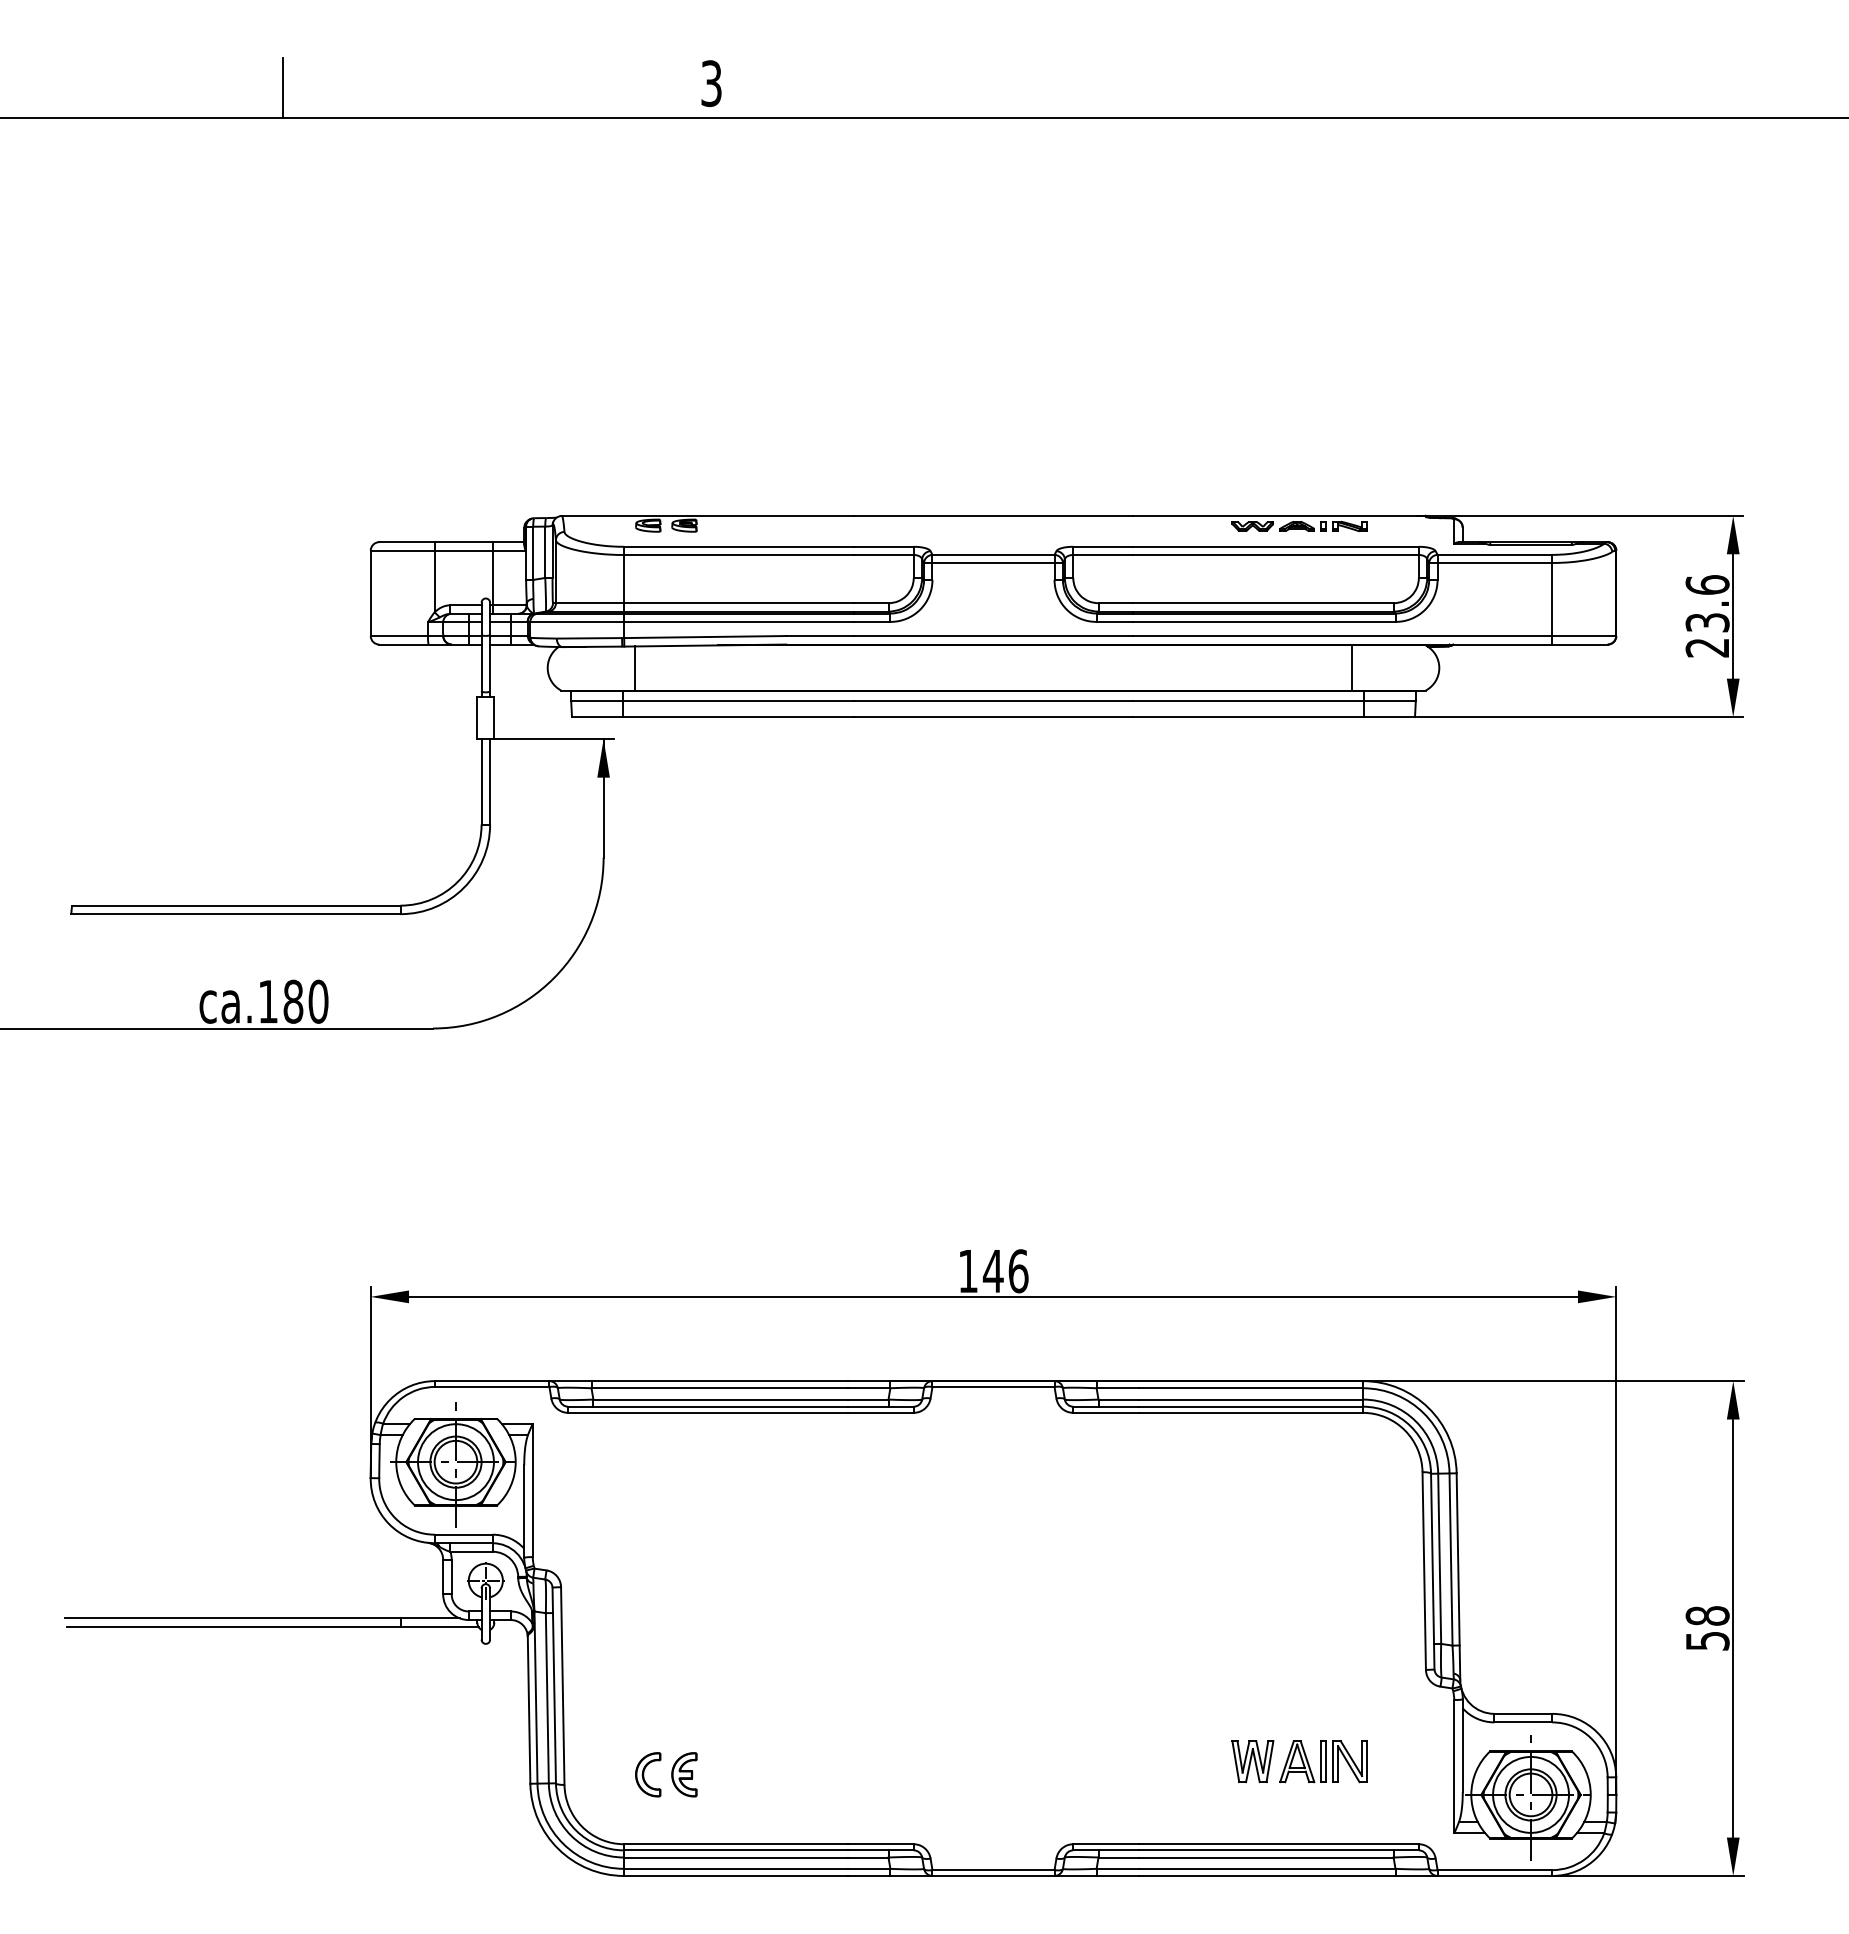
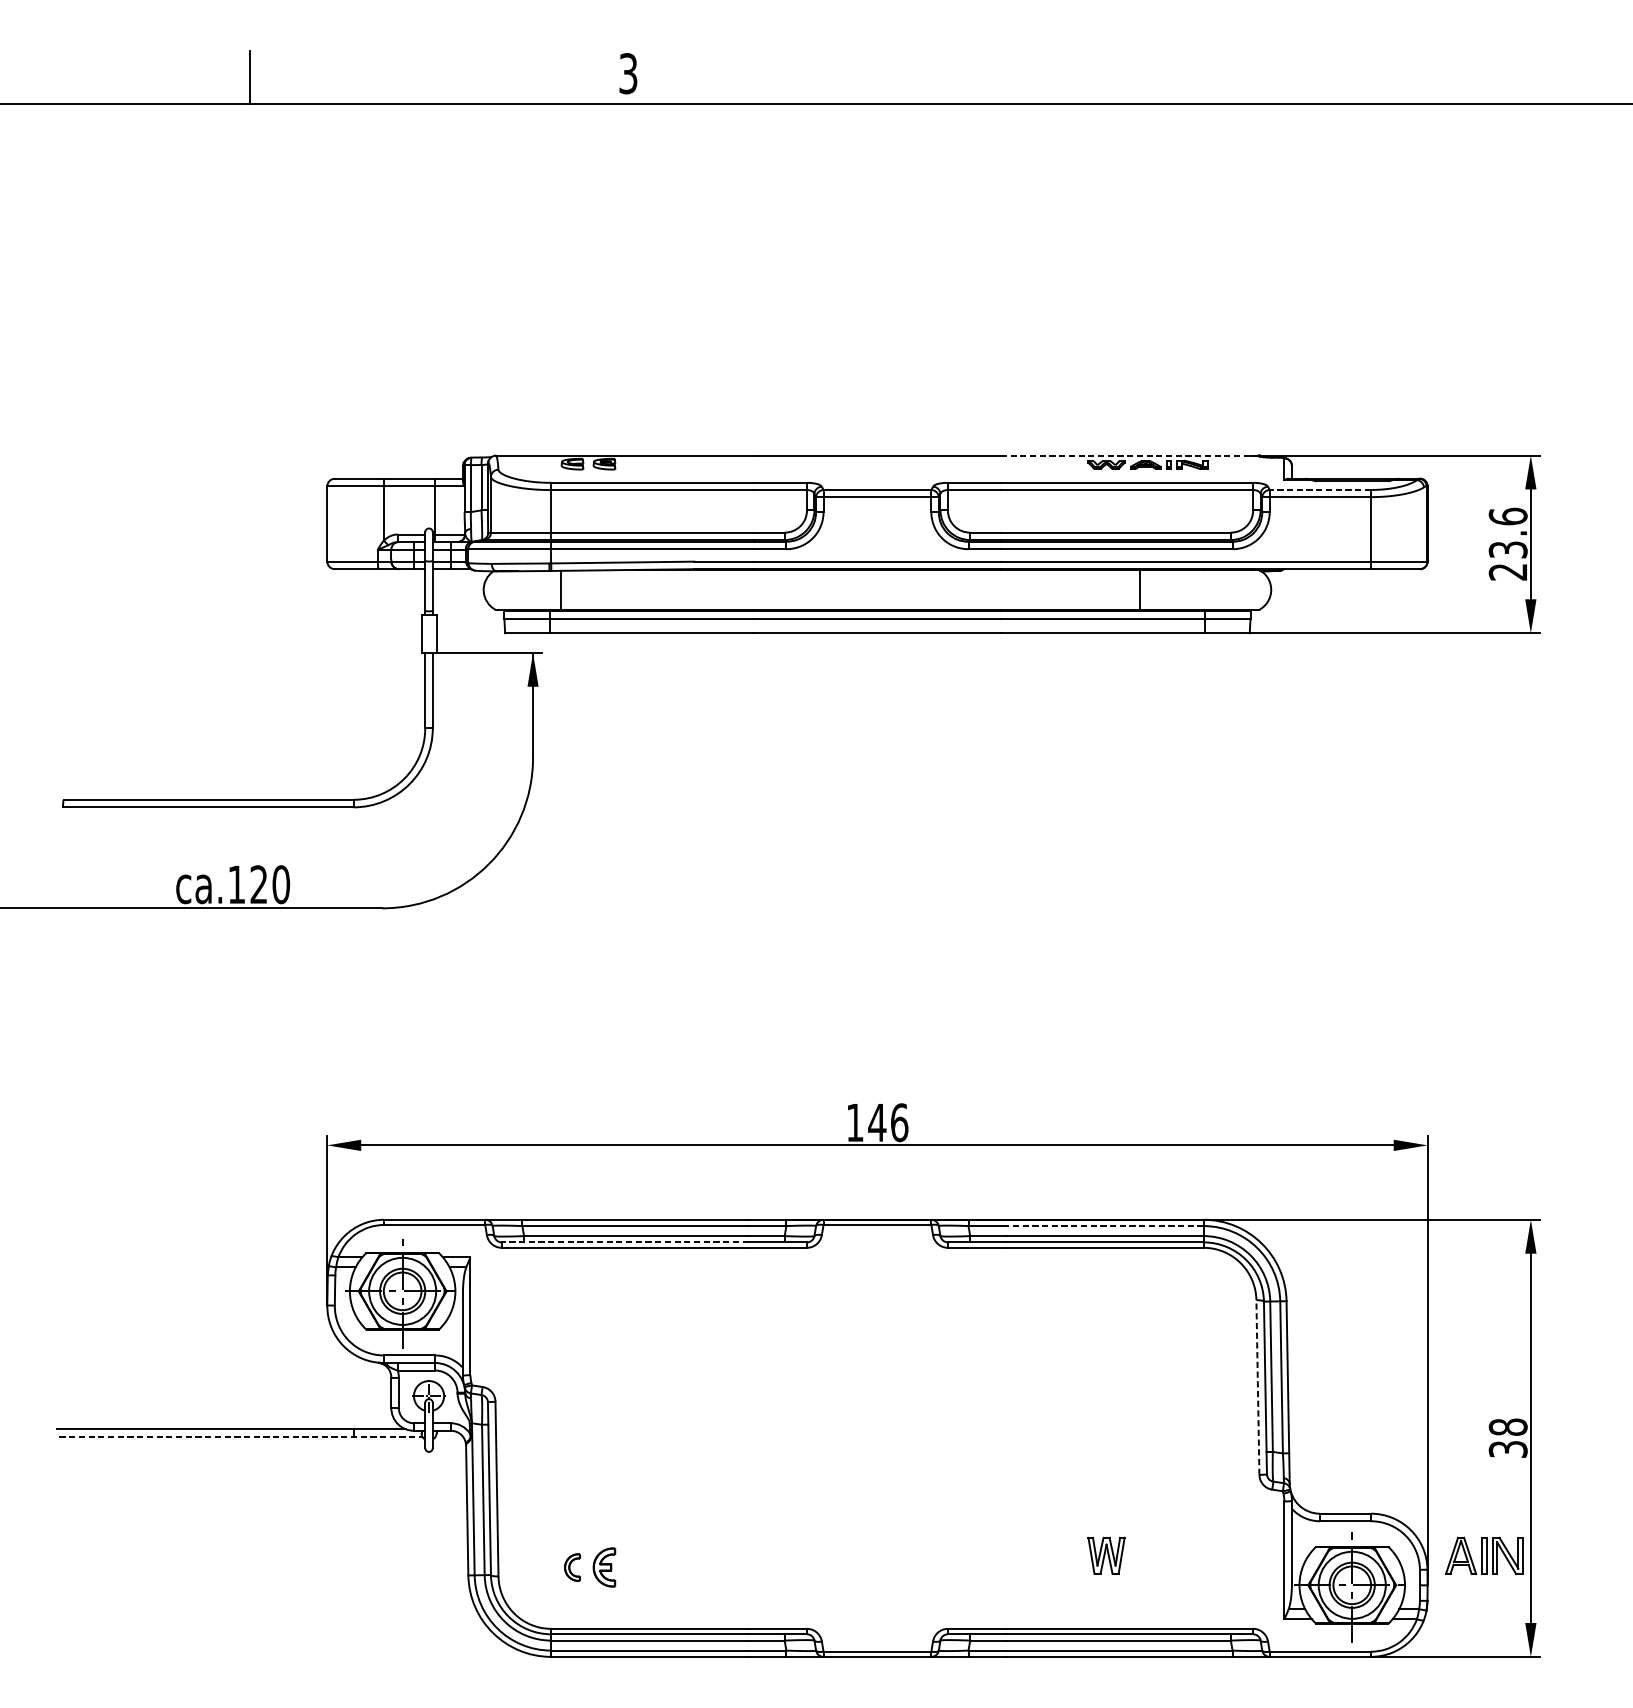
line: (1279, 515) -> (1130, 455), solid -> dashed
line: (1494, 554) -> (1319, 489), solid -> dashed
line: (1351, 667) -> (1139, 589), moved
text: (293, 1001) -> (259, 884), ca.180 -> ca.120
line: (1251, 1388) -> (1105, 1226), solid -> dashed
line: (707, 1406) -> (624, 1242), solid -> dashed
line: (1424, 1571) -> (1258, 1387), solid -> dashed
line: (272, 1626) -> (240, 1436), solid -> dashed
text: (1706, 1640) -> (1507, 1448), 58 -> 38
part: (1323, 1761) -> (1484, 1555), moved
part: (648, 1774) -> (572, 1567), size x0.7

